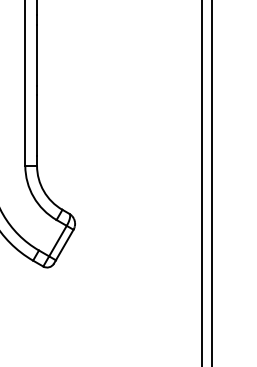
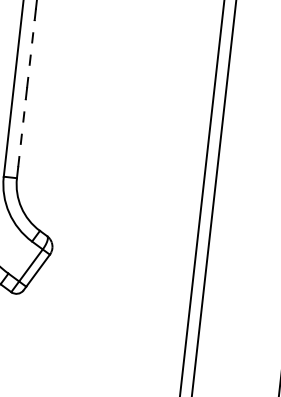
line: (37, 54) -> (31, 53), solid -> dashed
line: (37, 125) -> (22, 132), solid -> dashed

